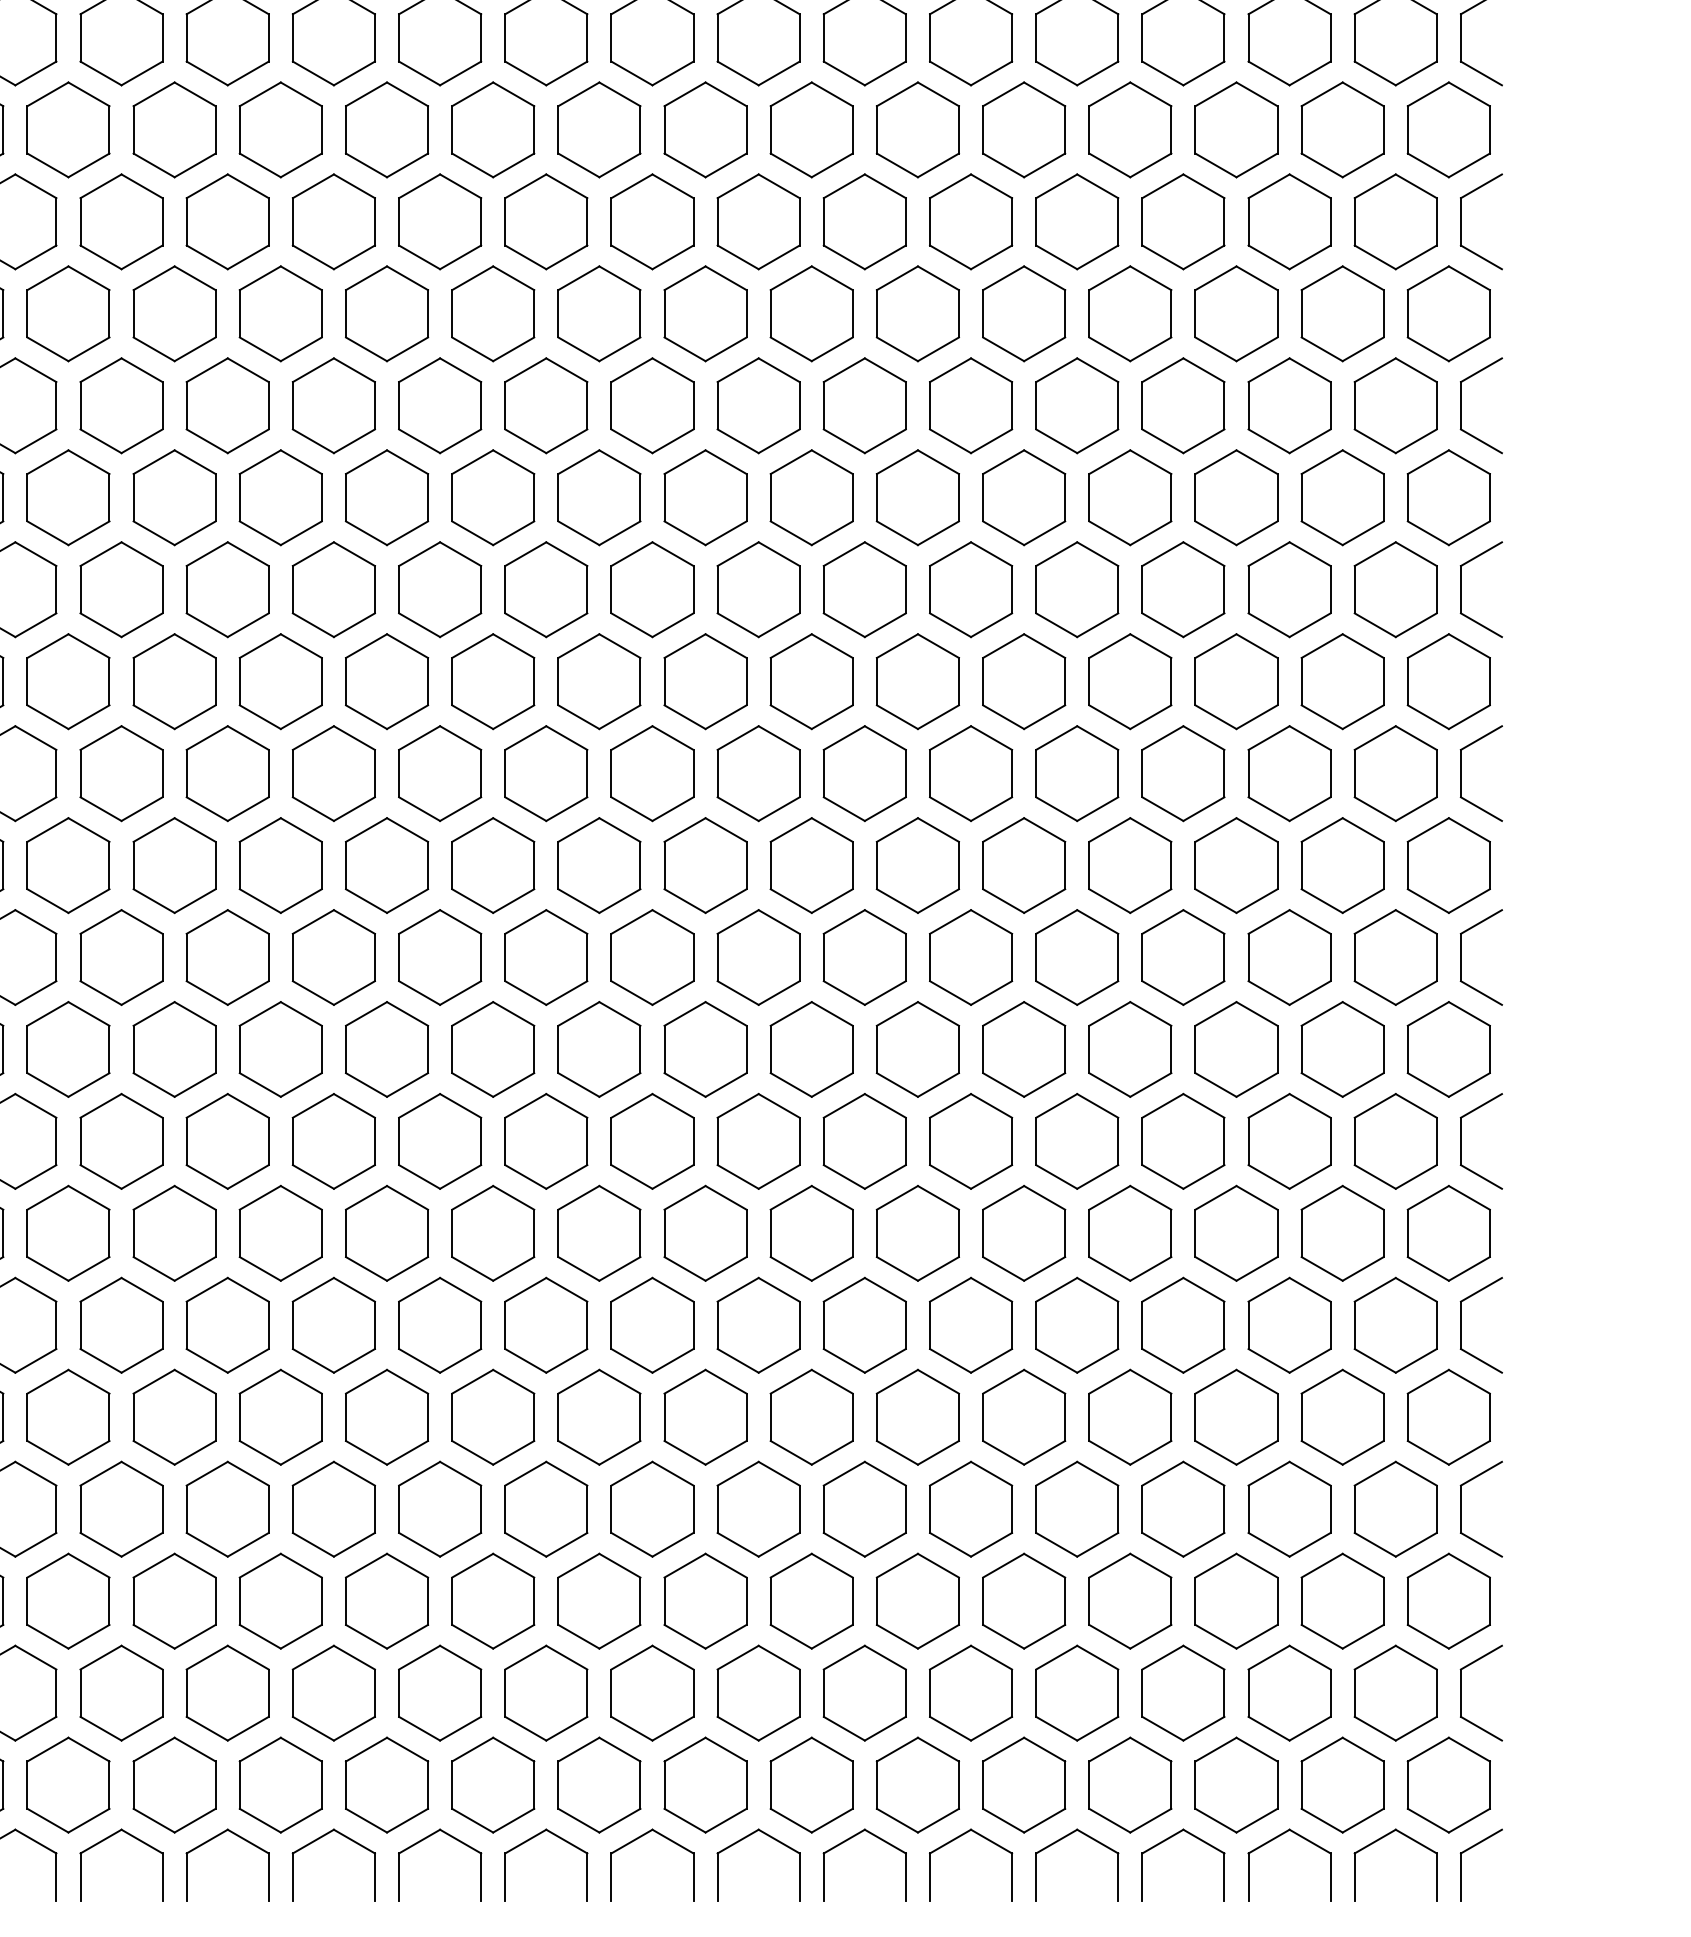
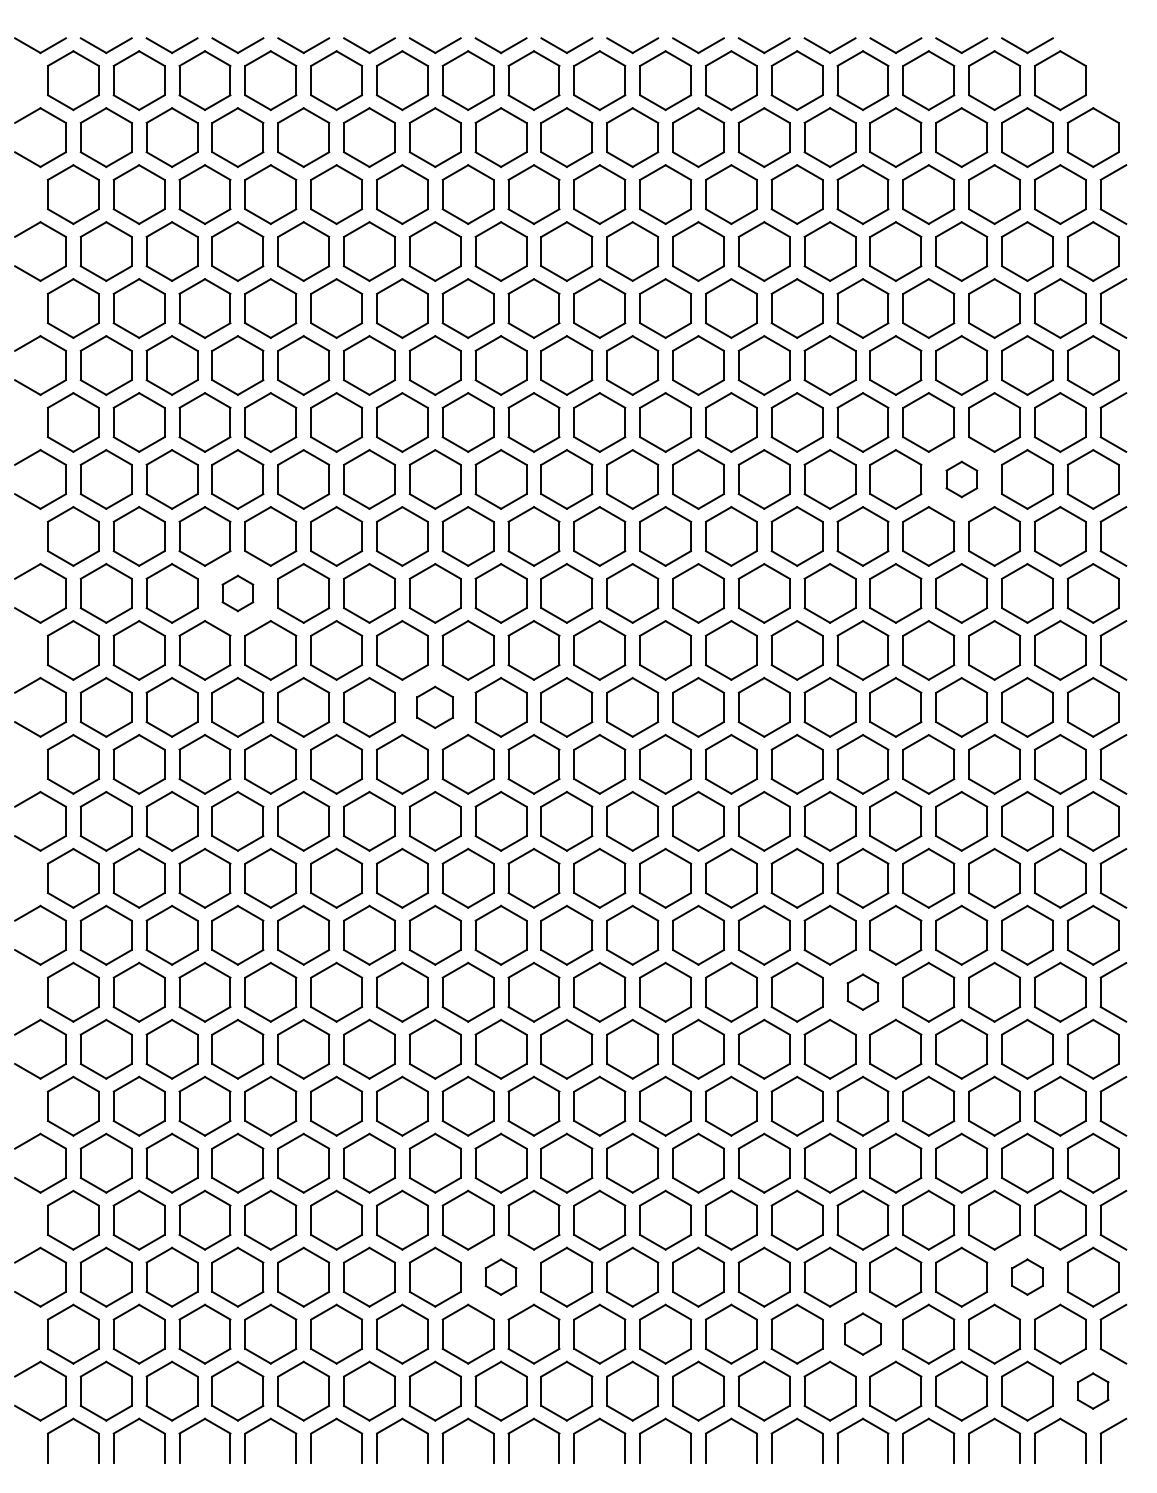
part: (1236, 313) -> (961, 479), size x0.6
part: (67, 497) -> (237, 593), size x0.6
part: (385, 681) -> (434, 707), size x0.7
part: (1076, 1140) -> (862, 991), size x0.6
part: (492, 1600) -> (500, 1276), size x0.6
part: (1342, 1600) -> (1027, 1276), size x0.6
part: (1076, 1691) -> (862, 1333), size x0.7
part: (1447, 1783) -> (1092, 1390), size x0.6

